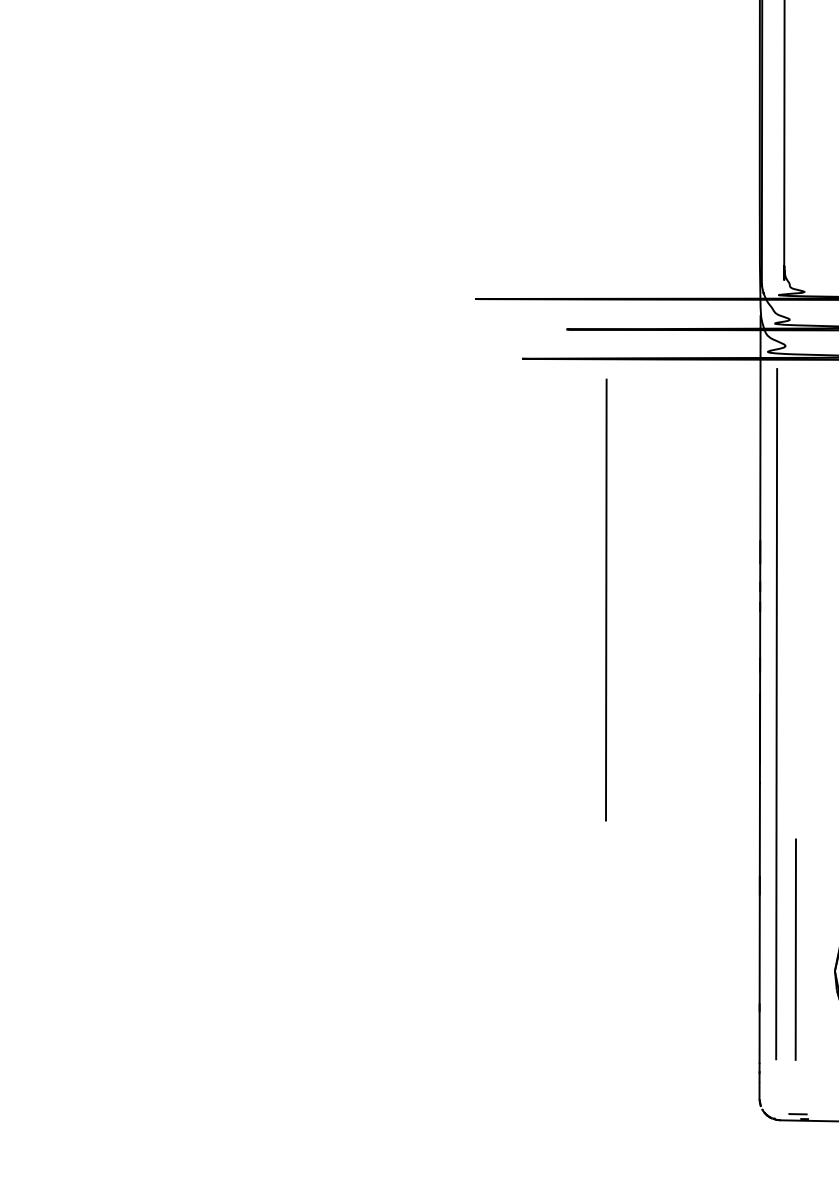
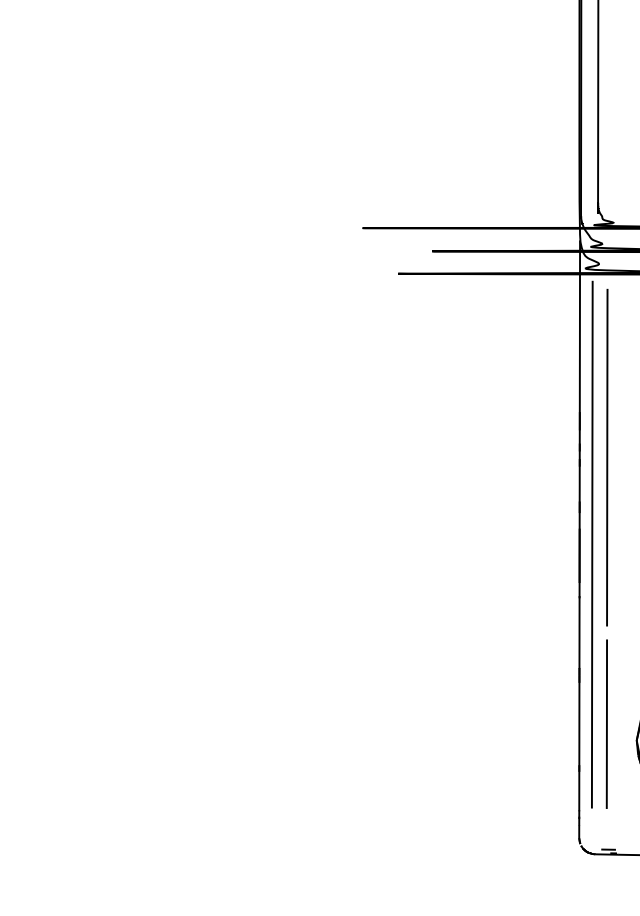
line: (606, 599) -> (607, 457), moved

